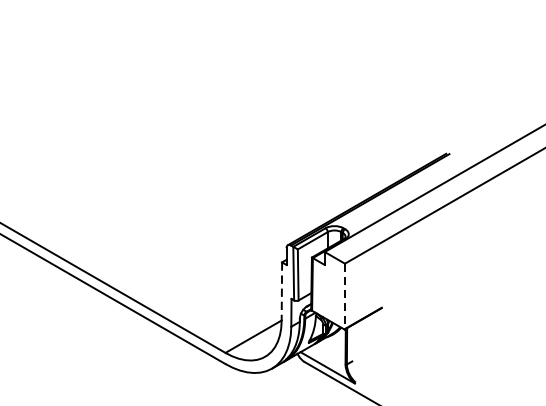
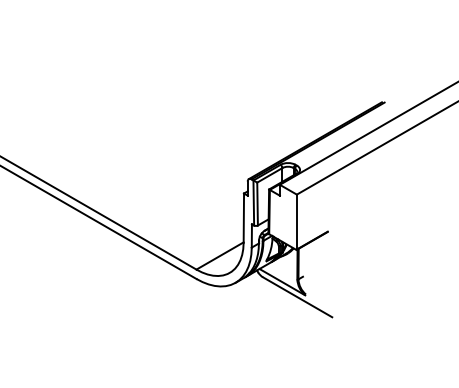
line: (281, 292) -> (243, 218), dashed -> solid
line: (344, 296) -> (296, 222), dashed -> solid

